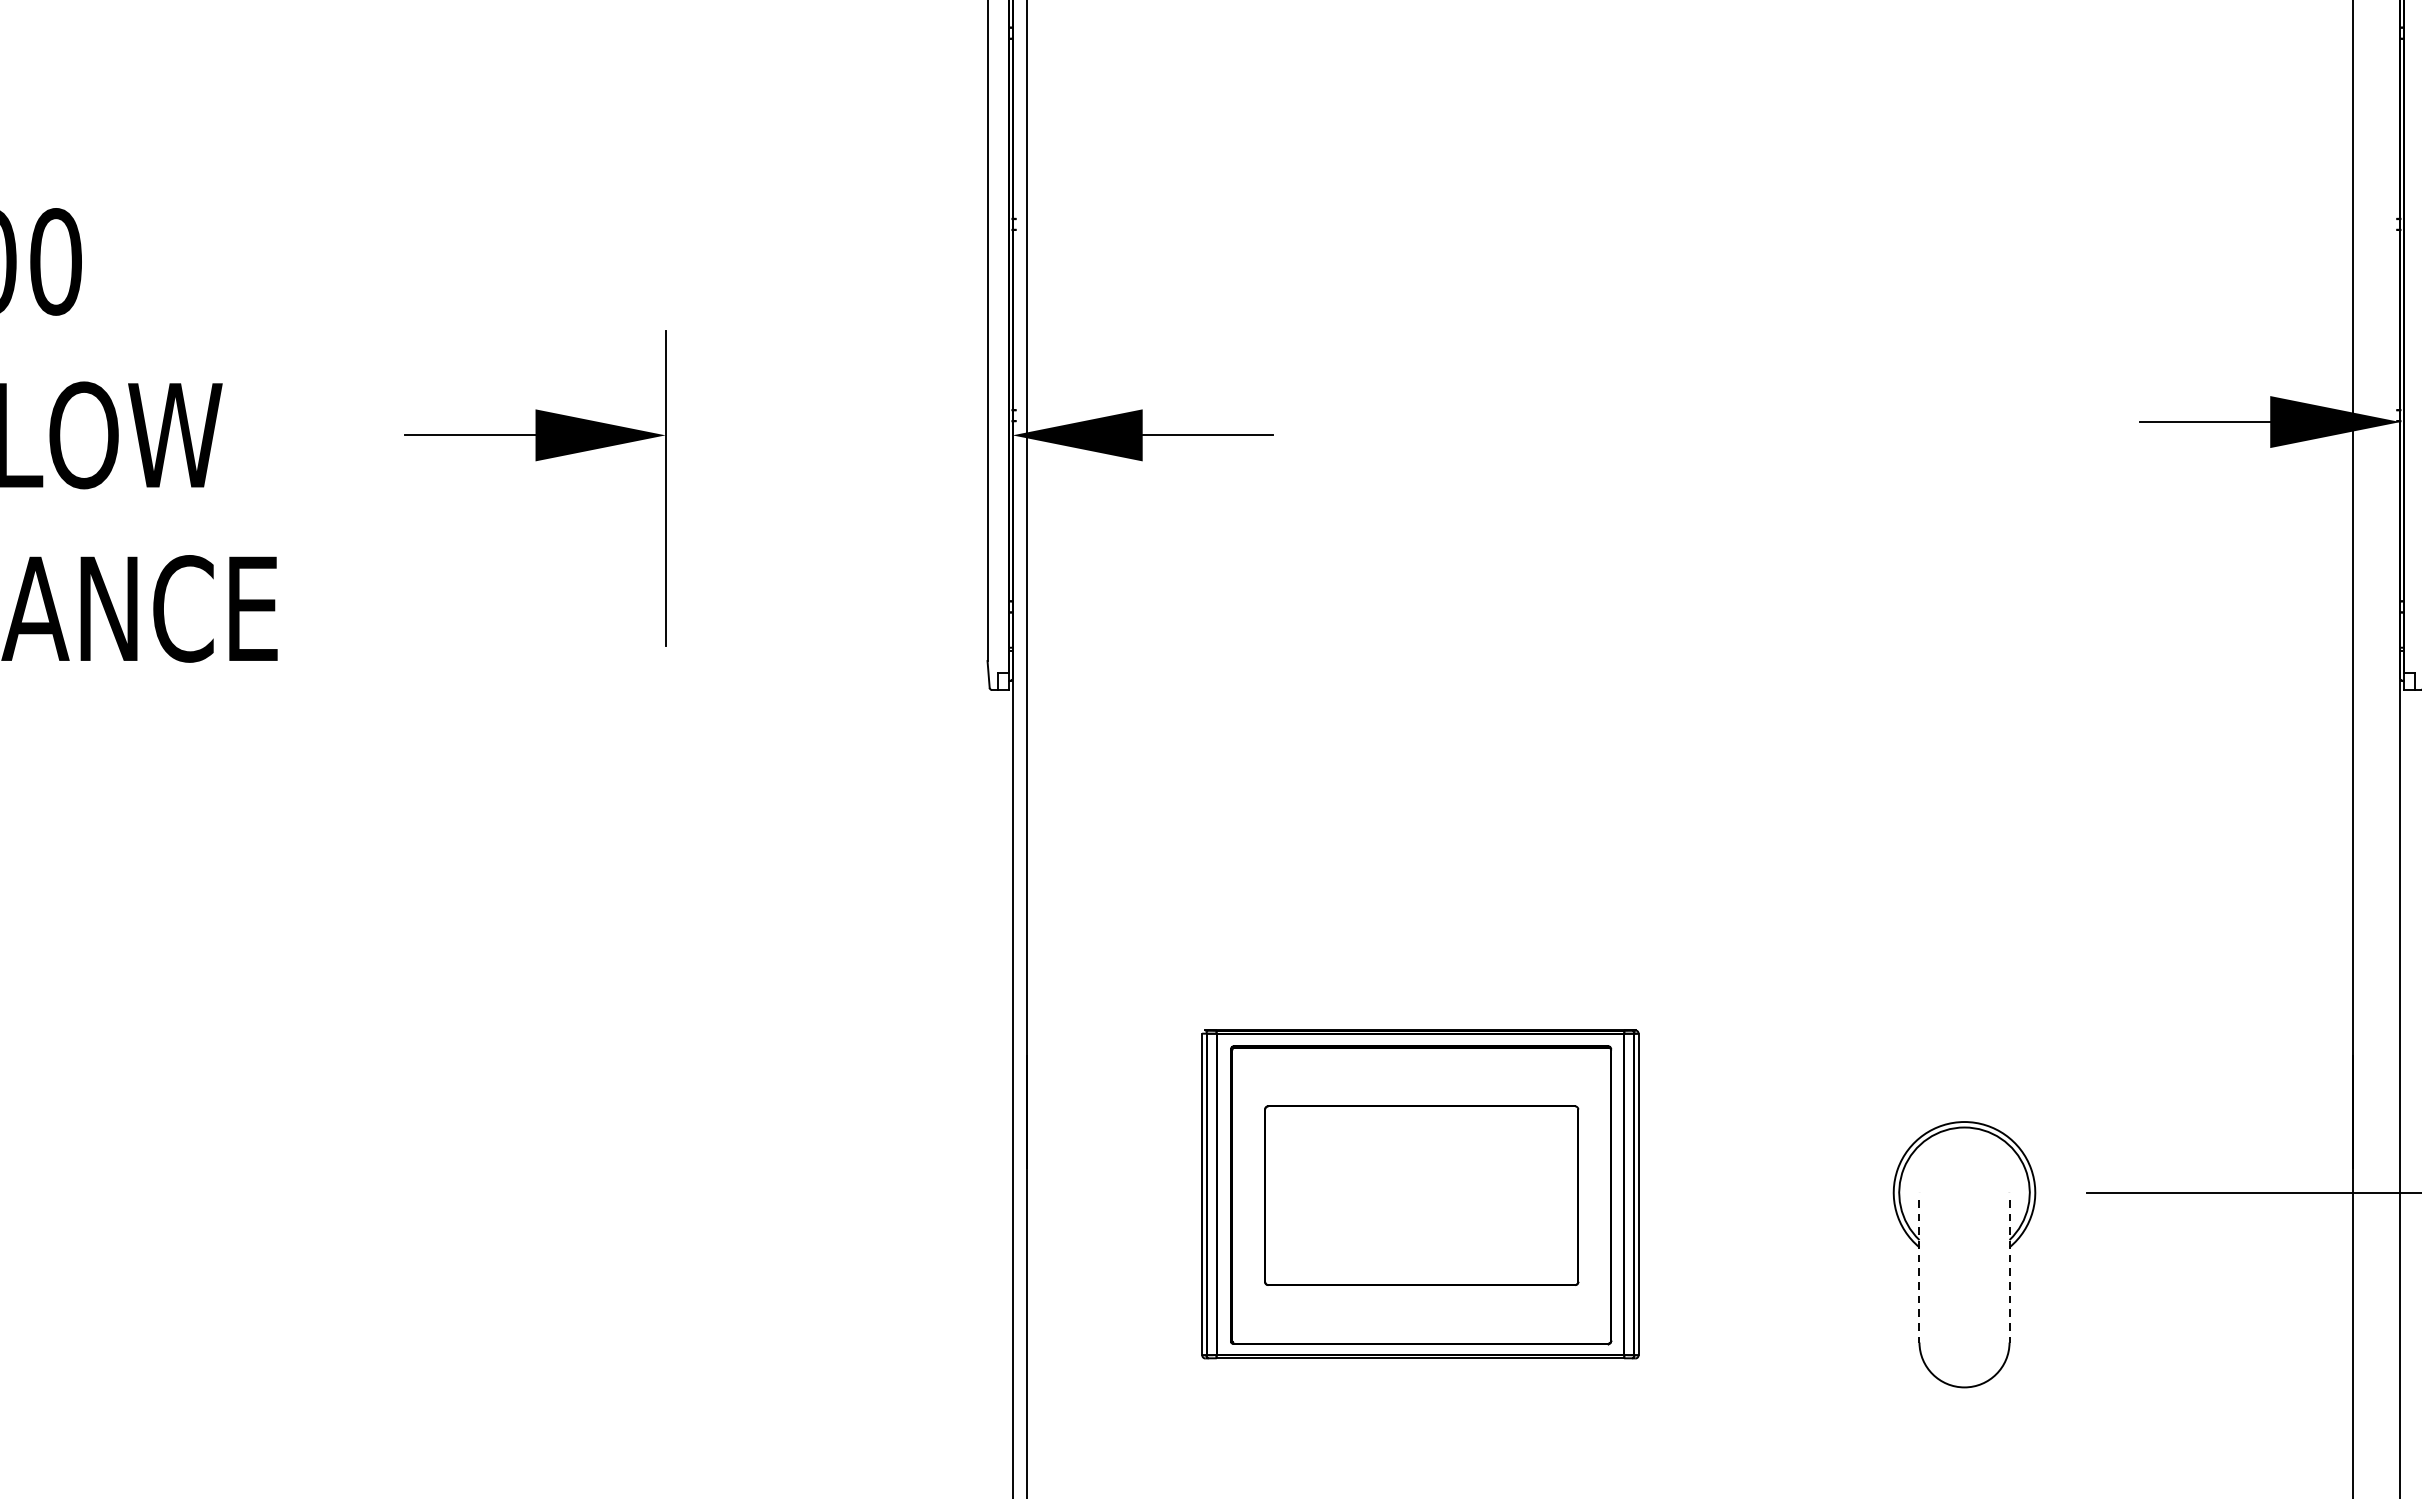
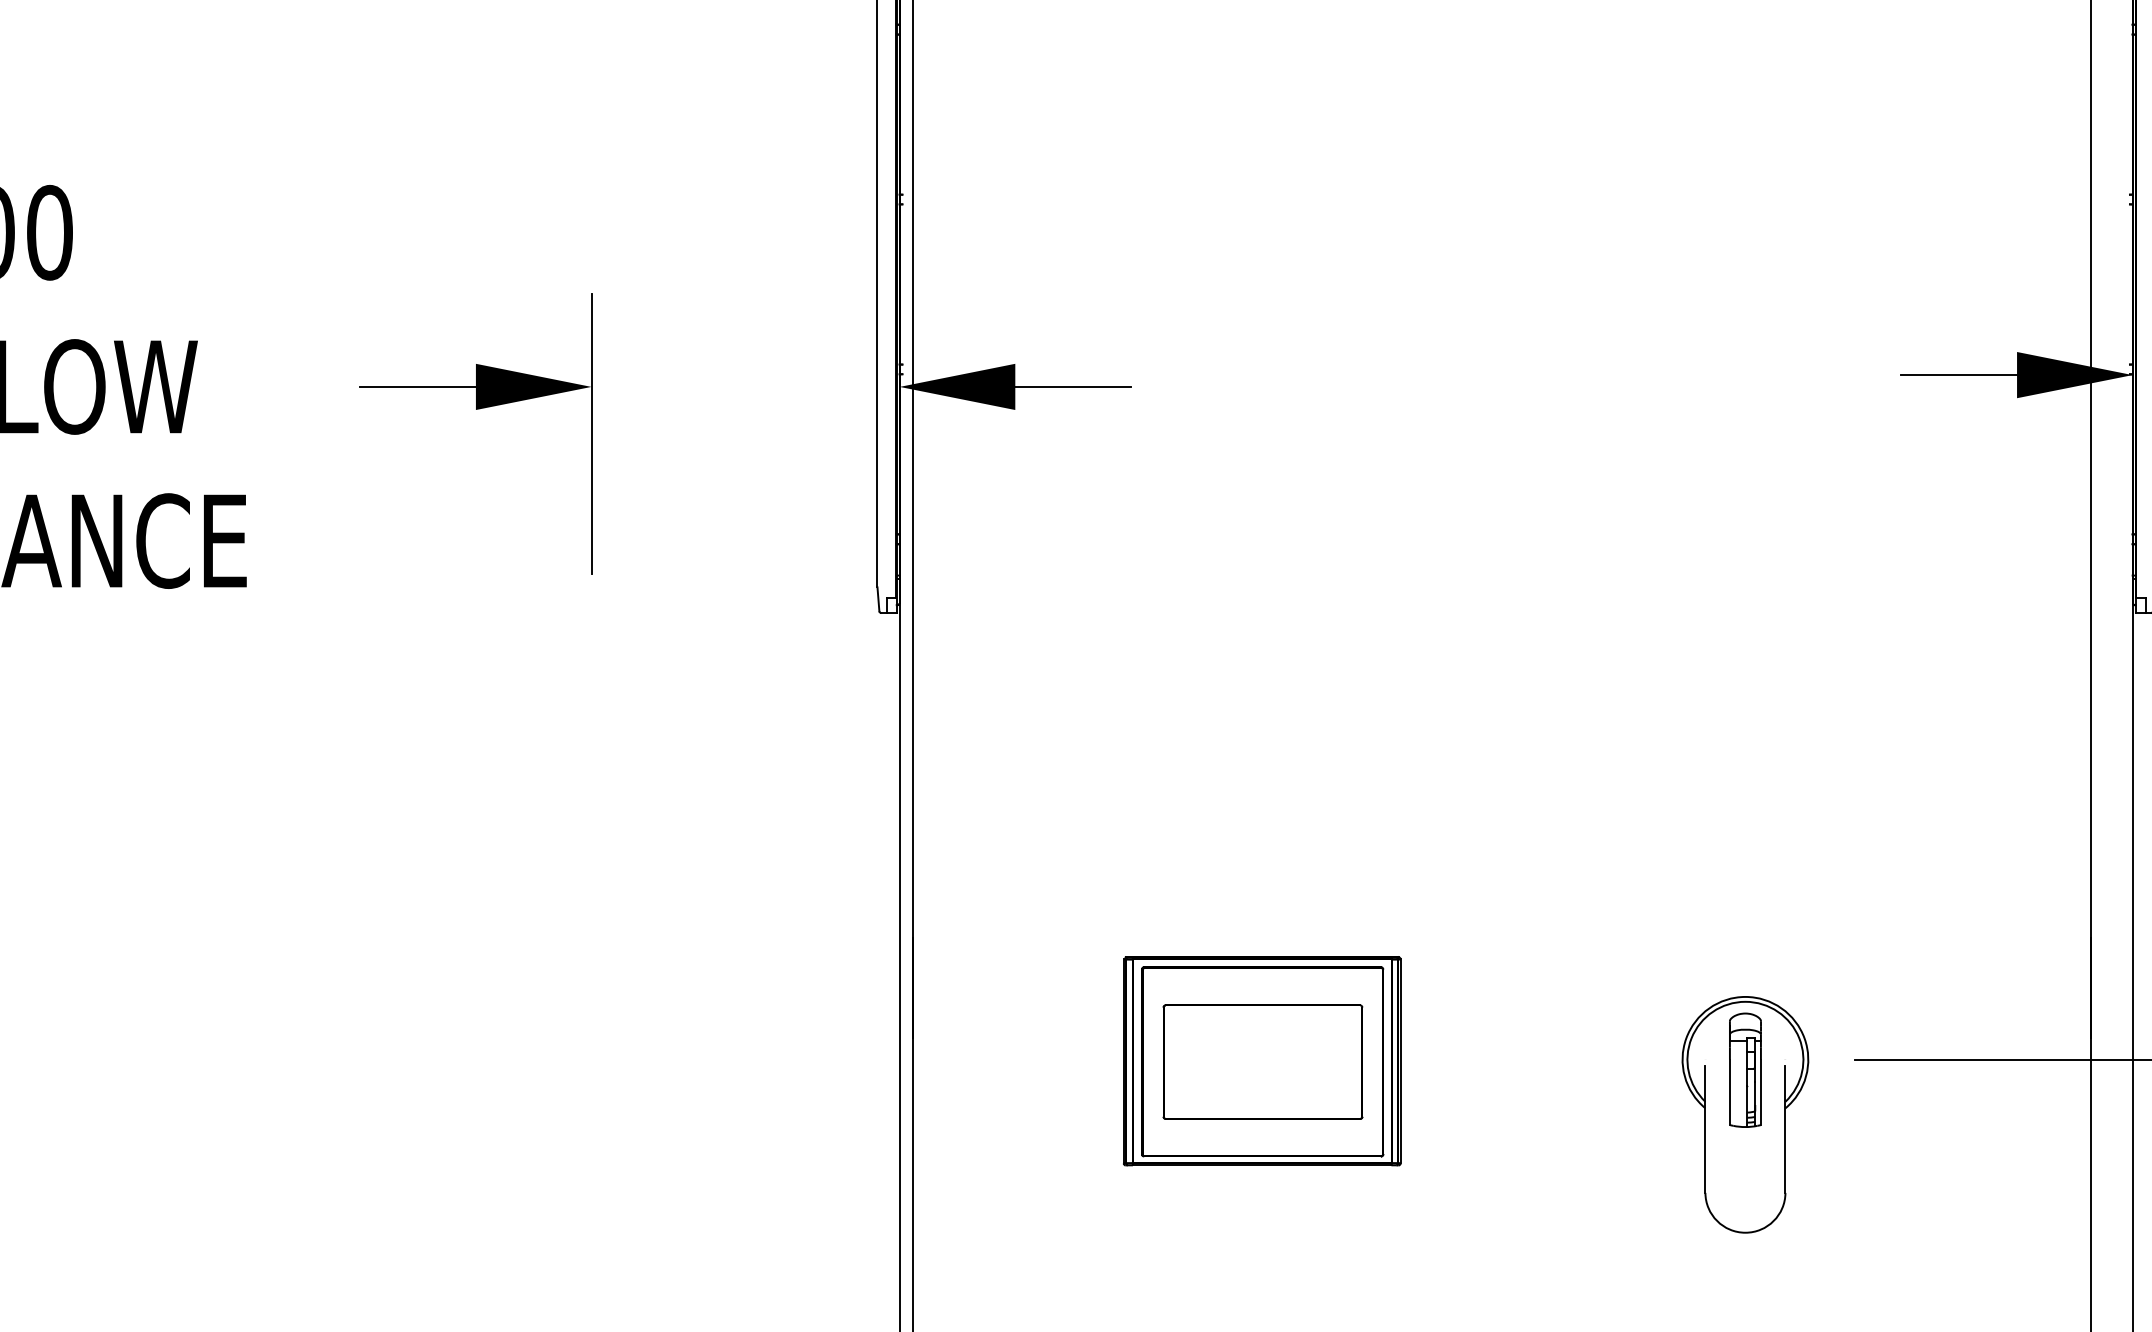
part: (1420, 1194) -> (1262, 1061), size x0.71
part: (1964, 1203) -> (1745, 1069), added
line: (1919, 1272) -> (1705, 1130), dashed -> solid
line: (2009, 1272) -> (1785, 1130), dashed -> solid

